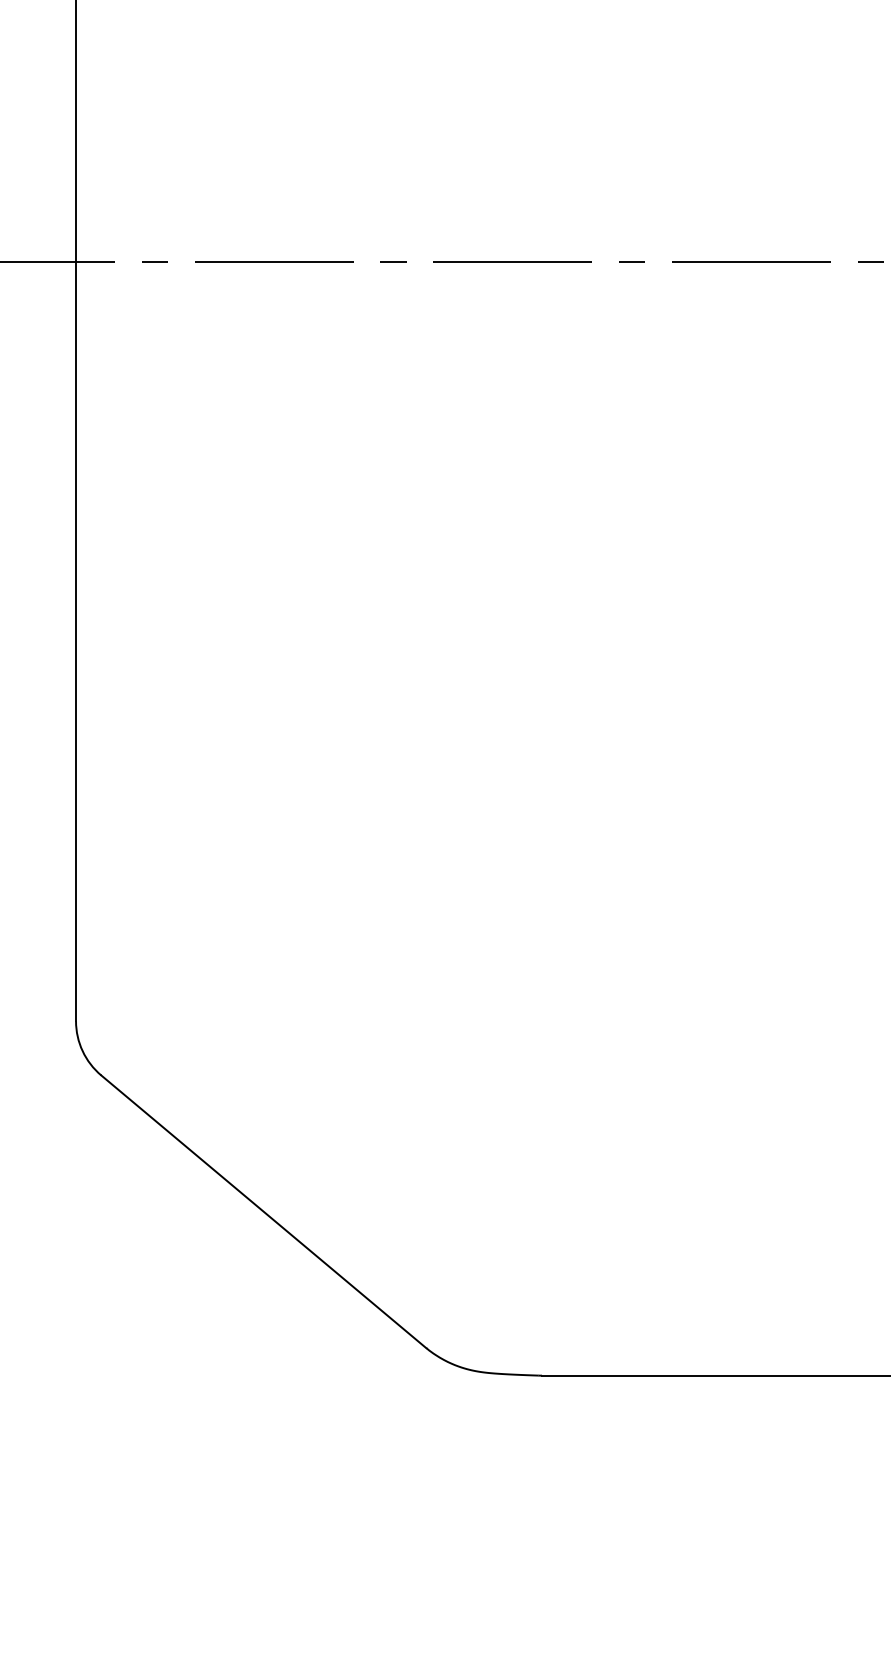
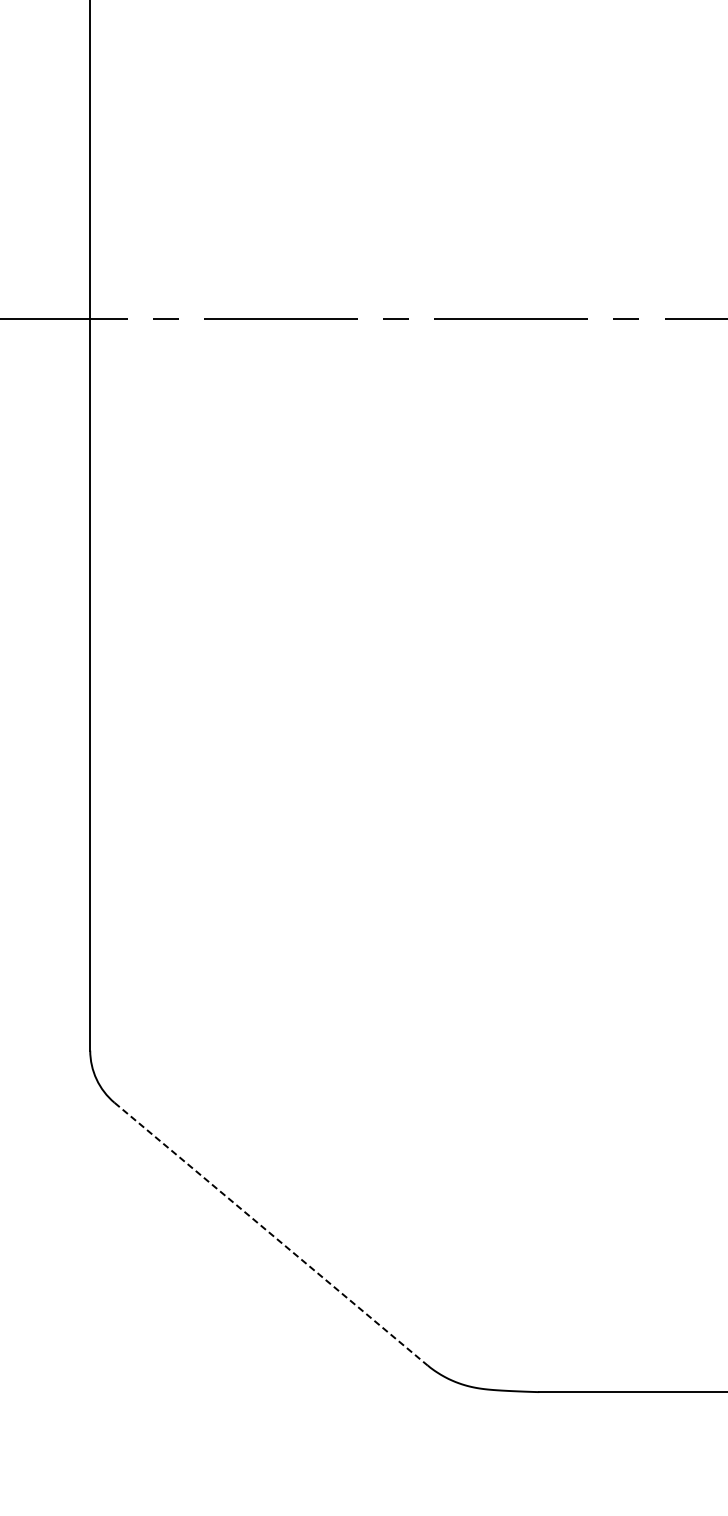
line: (264, 1212) -> (271, 1234), solid -> dashed

